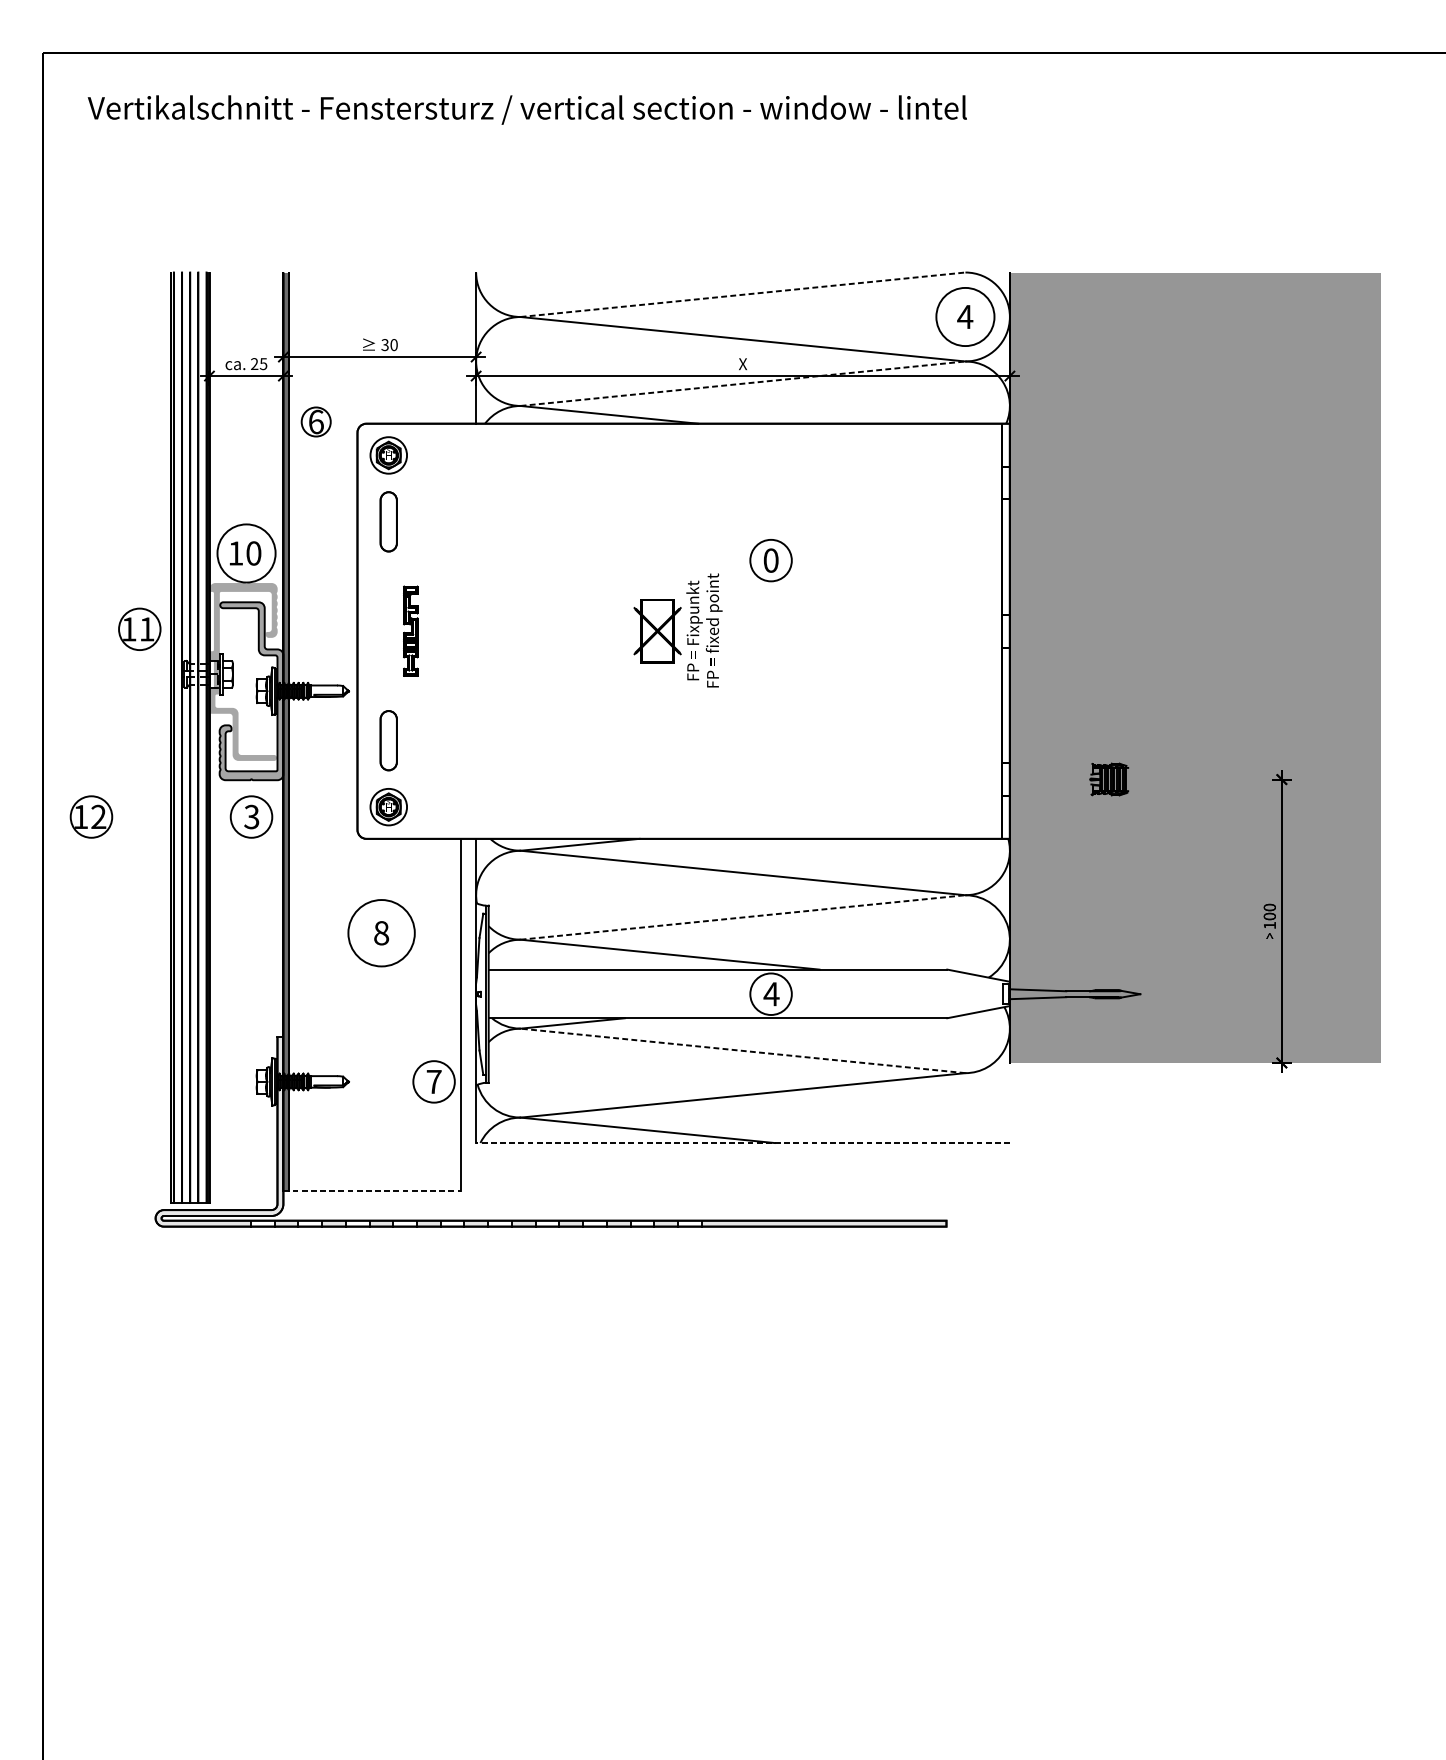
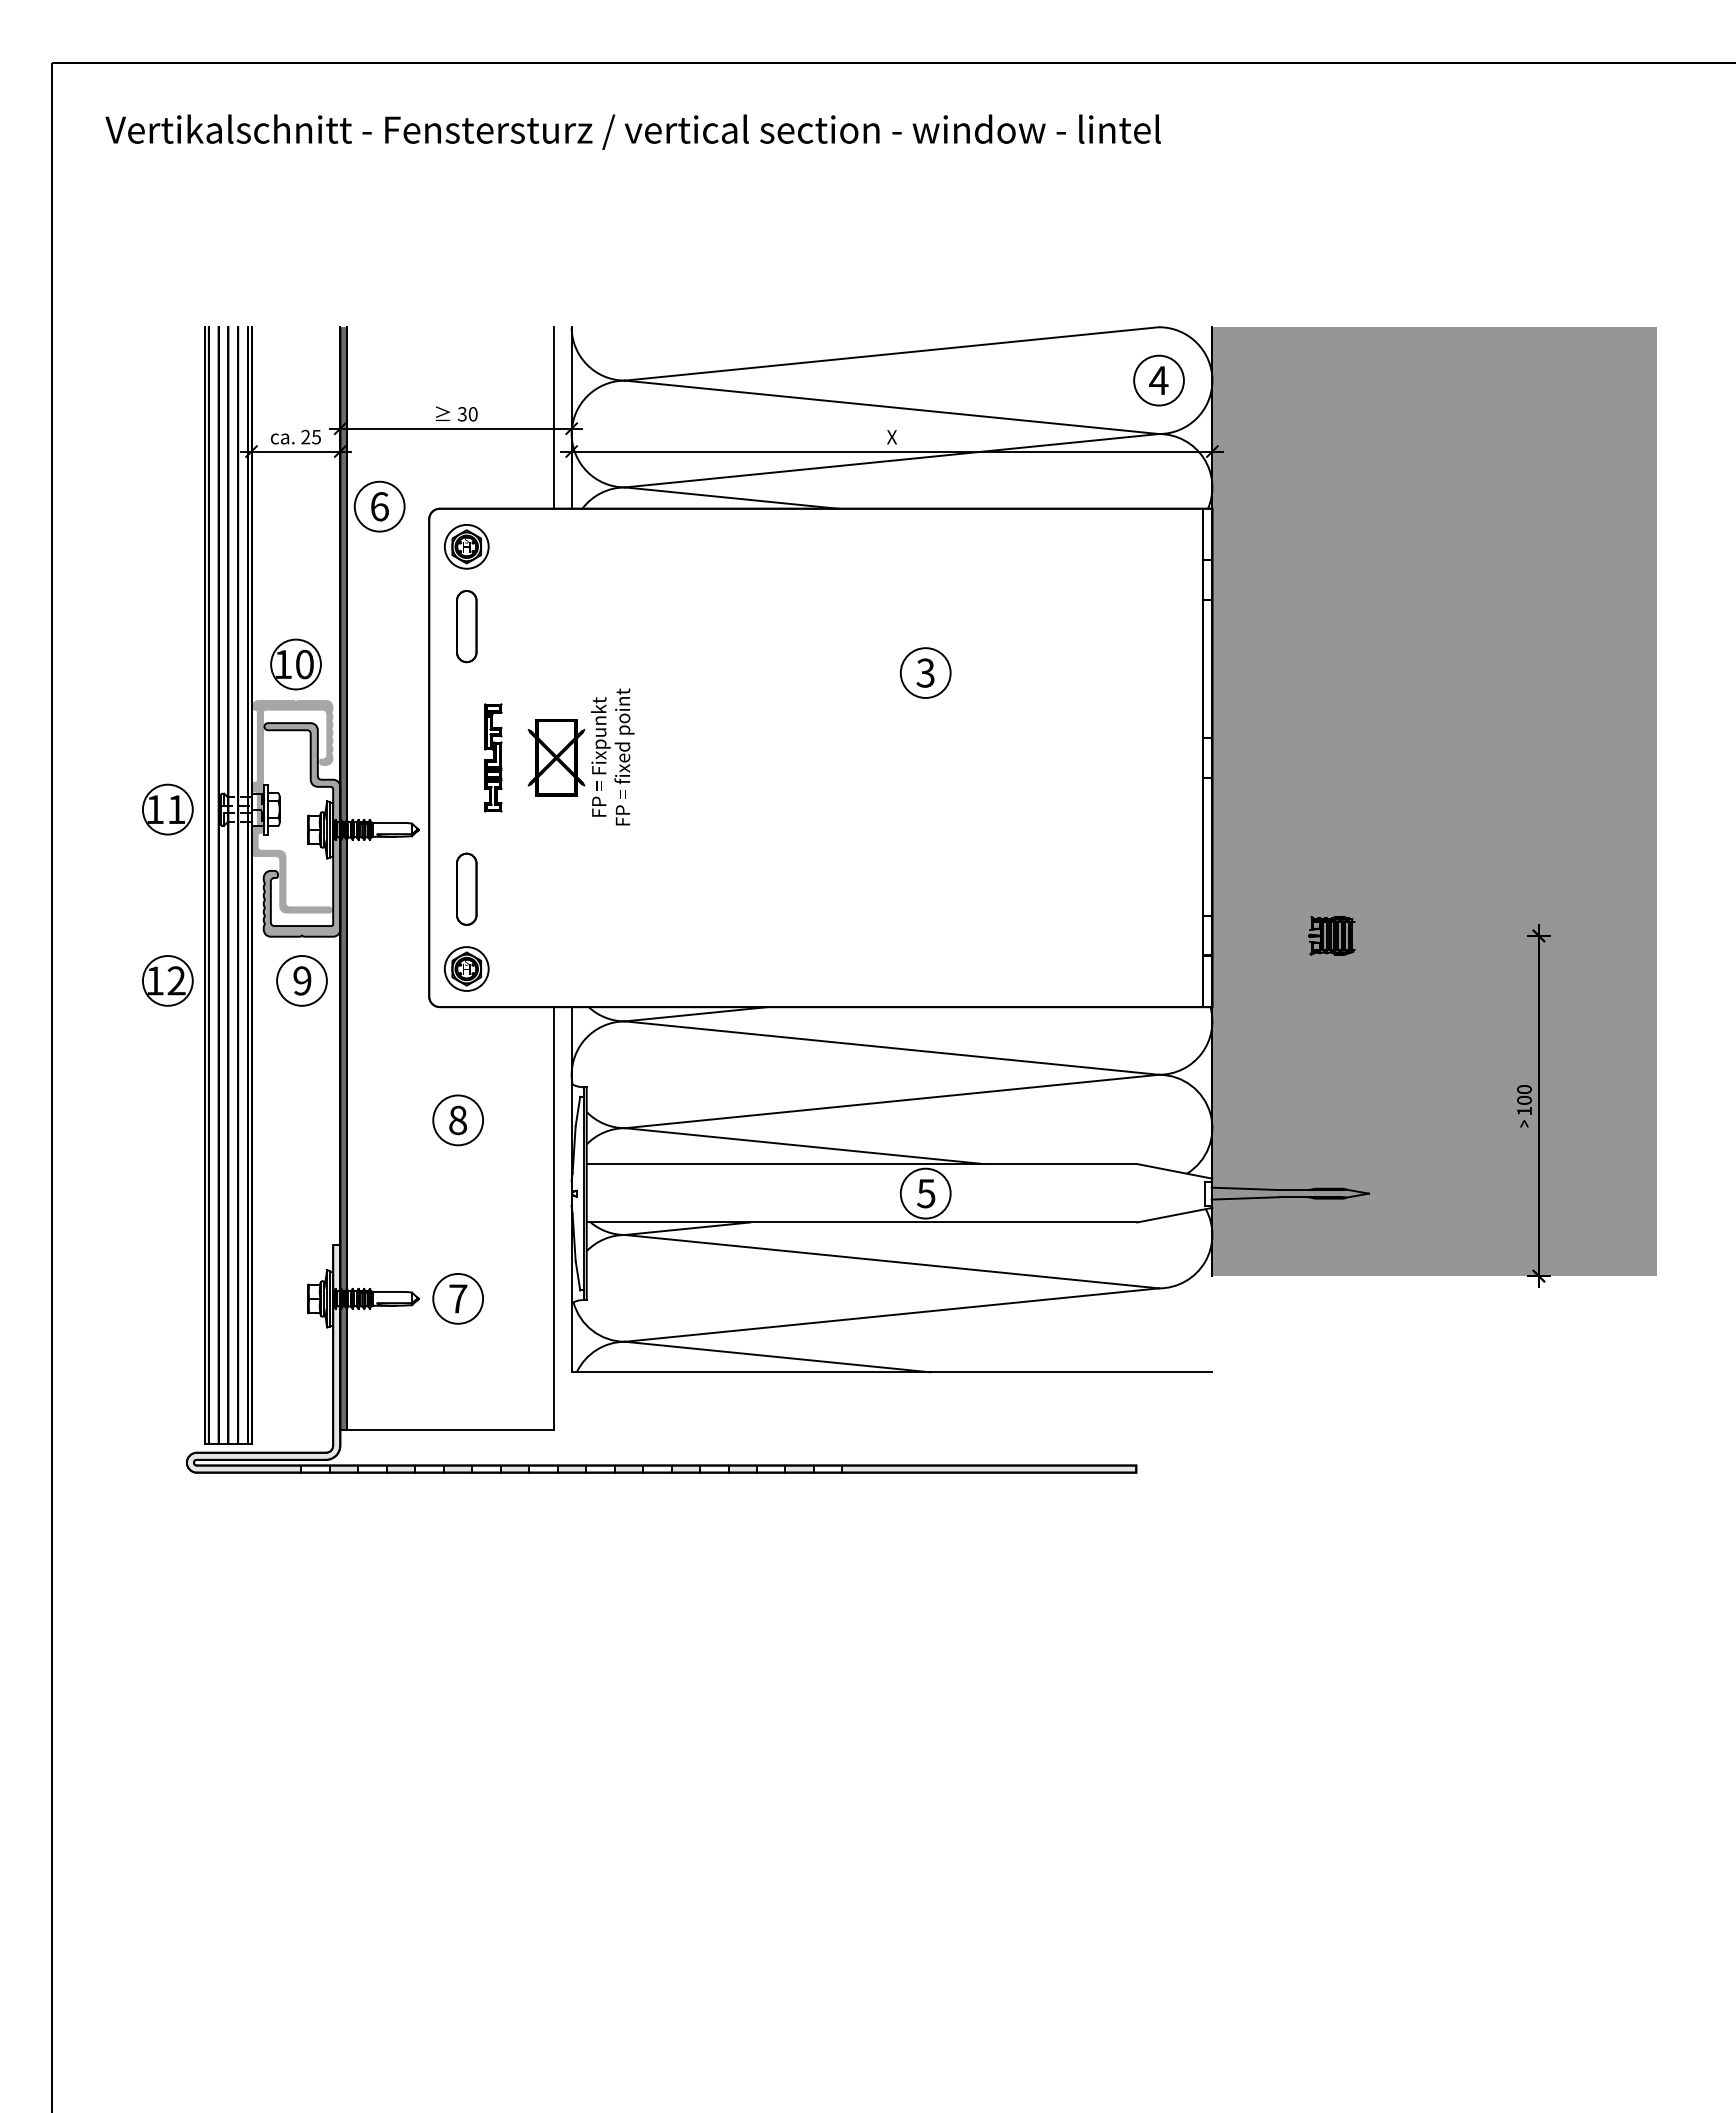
line: (743, 294) -> (892, 353), dashed -> solid
circle: (964, 316) -> (1158, 380), size x0.71
line: (461, 347) -> (553, 417), added
line: (743, 383) -> (892, 460), dashed -> solid
circle: (316, 421) -> (379, 506), size x1.43
circle: (246, 553) -> (295, 664), size x0.71
text: (770, 560) -> (925, 672), 0 -> 3
part: (139, 629) -> (167, 809), moved
part: (677, 630) -> (580, 756), moved
part: (91, 816) -> (167, 980), moved
text: (251, 816) -> (302, 980), 3 -> 9
line: (743, 917) -> (892, 1101), dashed -> solid
circle: (381, 933) -> (458, 1120), size x0.62
text: (770, 994) -> (925, 1193), 4 -> 5
line: (742, 1050) -> (891, 1261), dashed -> solid
part: (433, 1081) -> (457, 1298), moved
line: (742, 1143) -> (891, 1372), dashed -> solid
line: (372, 1190) -> (447, 1429), dashed -> solid

